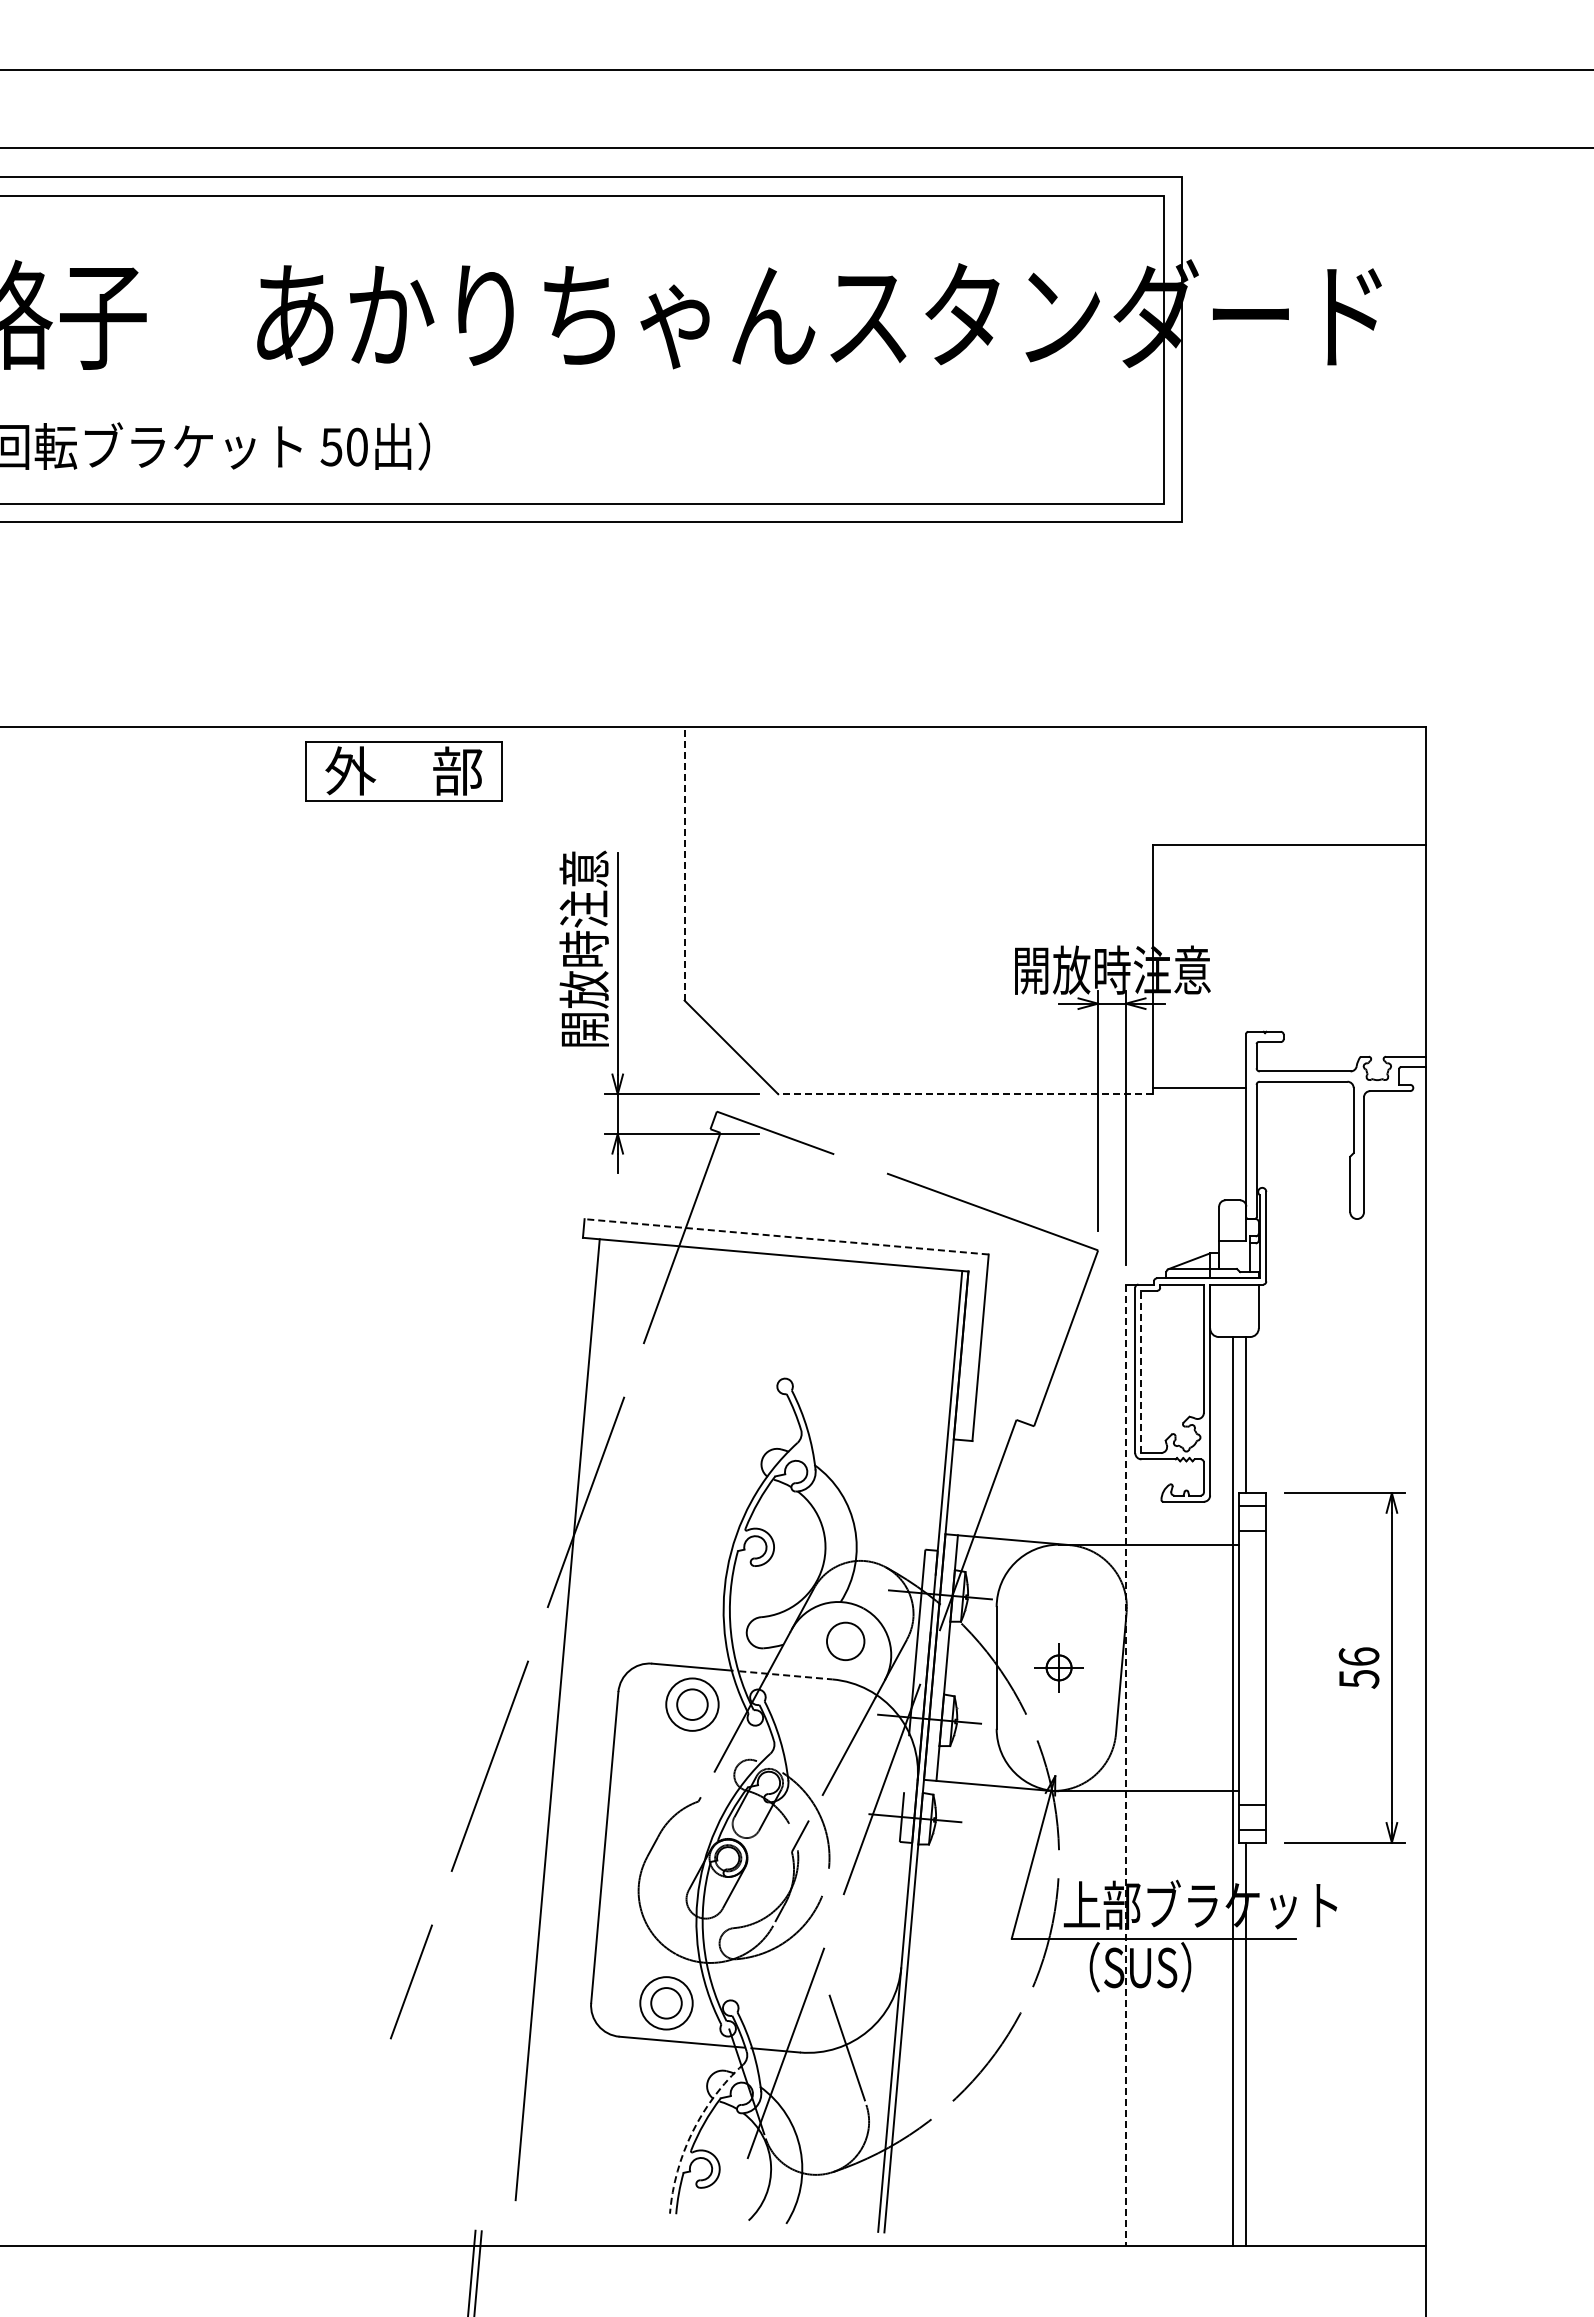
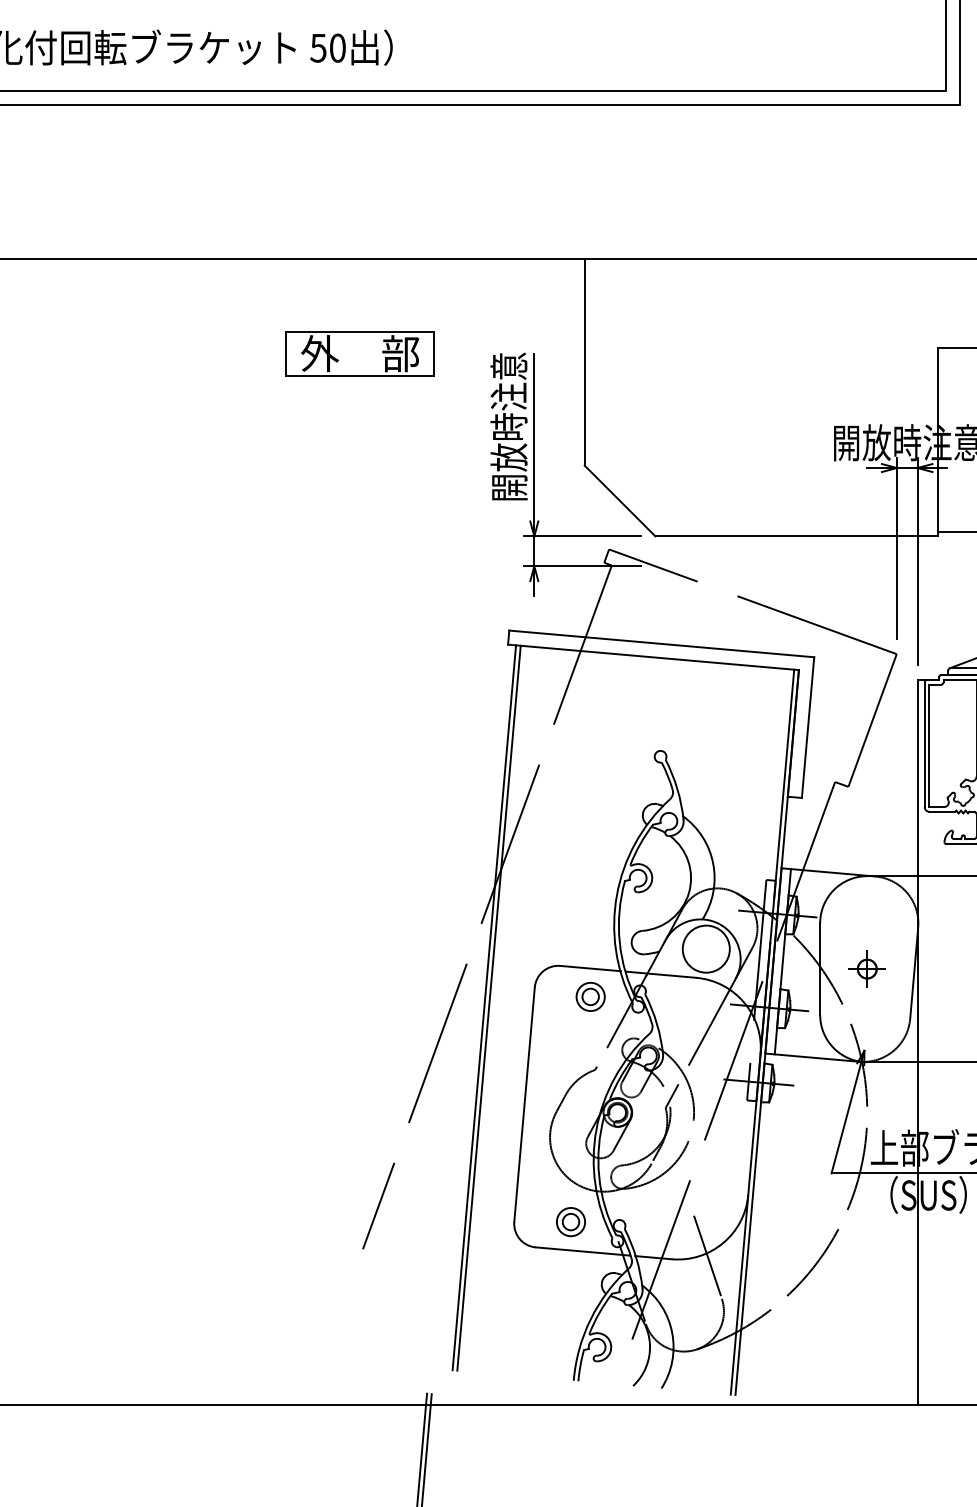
part: (403, 771) -> (359, 353), moved
line: (684, 863) -> (584, 362), dashed -> solid
line: (964, 1094) -> (795, 536), dashed -> solid
line: (786, 1236) -> (661, 643), dashed -> solid
line: (1141, 1371) -> (929, 745), dashed -> solid
circle: (845, 1641) -> (706, 949), size x1.67
line: (785, 1675) -> (660, 974), dashed -> solid
part: (692, 1704) -> (590, 996), size x0.71
line: (551, 1718) -> (484, 1007), added
line: (1125, 1765) -> (917, 1042), dashed -> solid
part: (665, 2002) -> (570, 1221), size x0.71
arc: (692, 2132) -> (590, 1319), dashed -> solid

